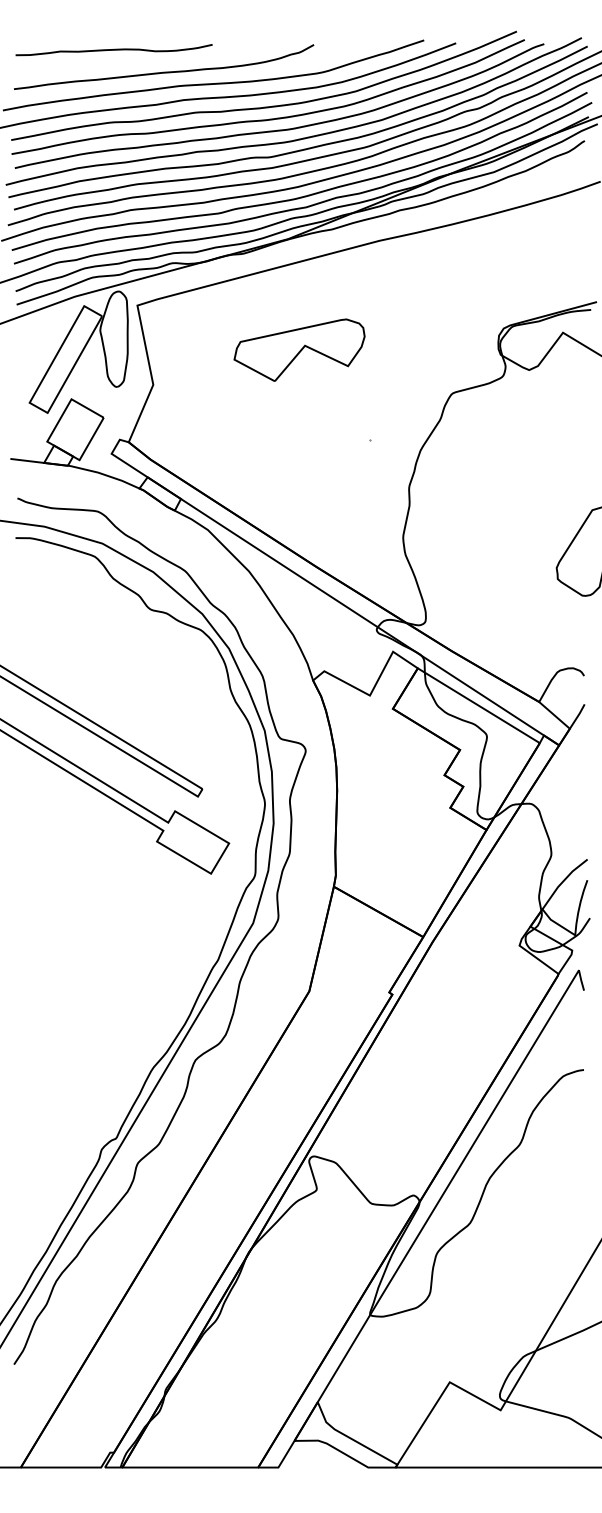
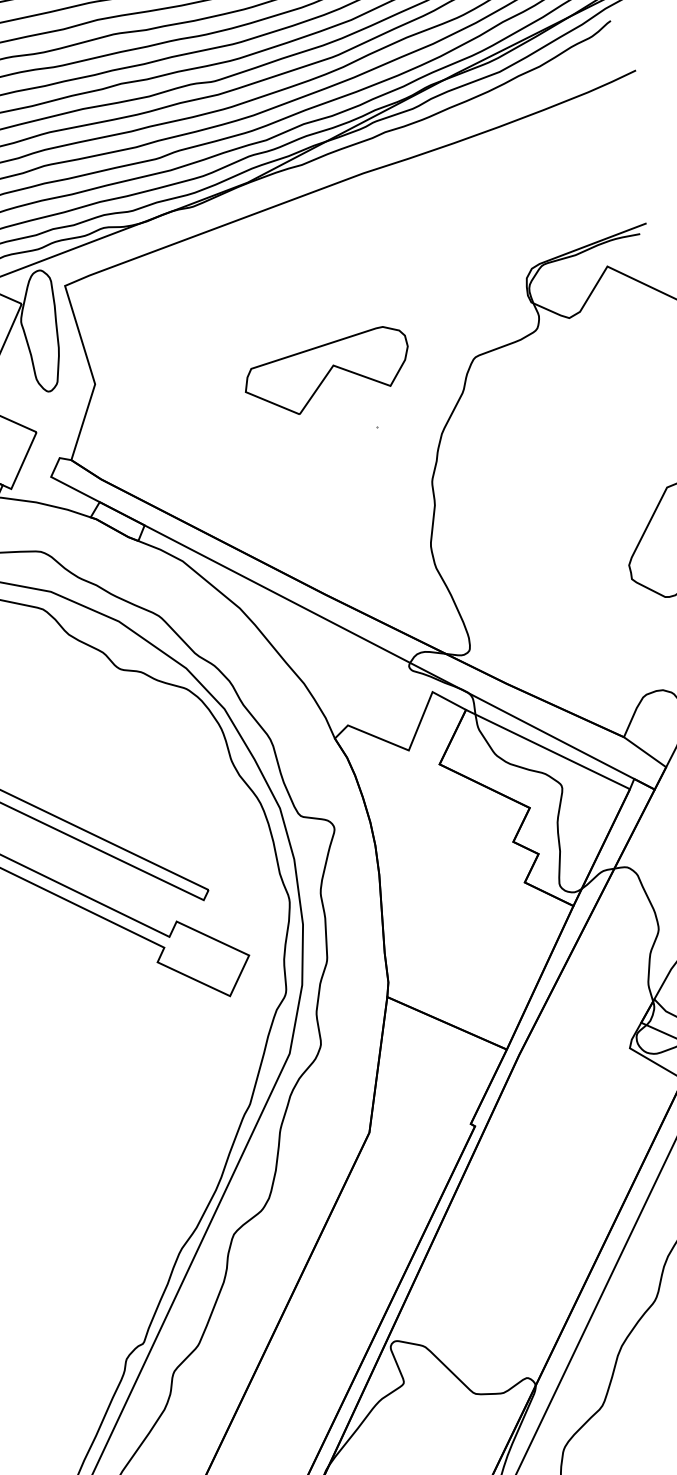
part: (299, 349) -> (326, 370), moved

